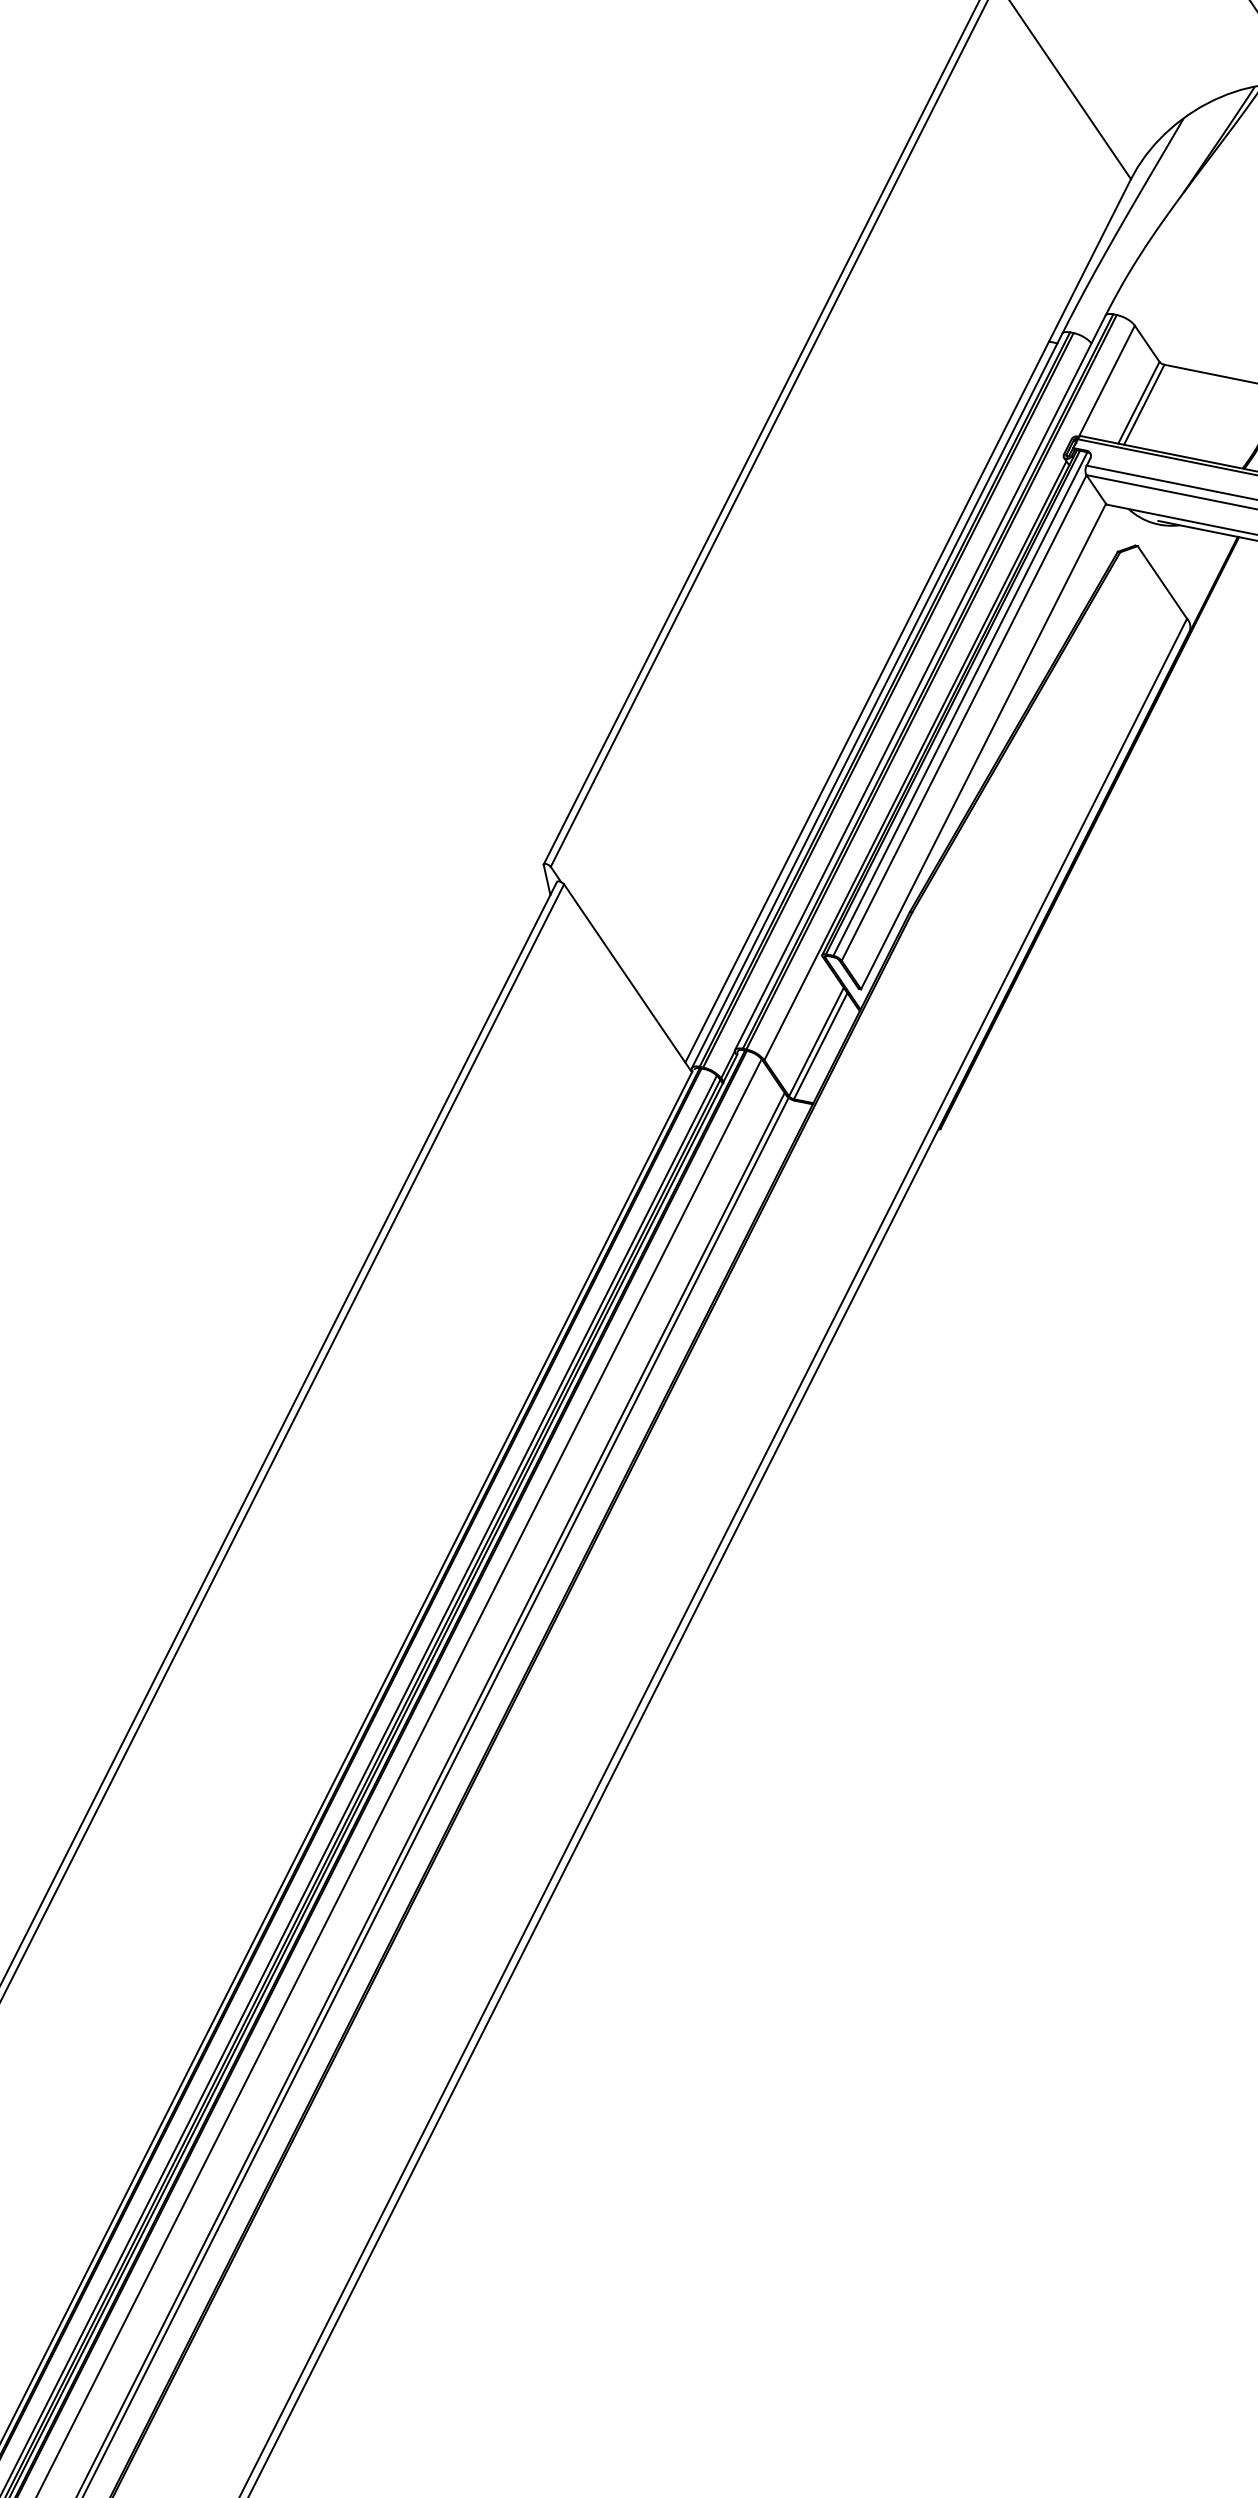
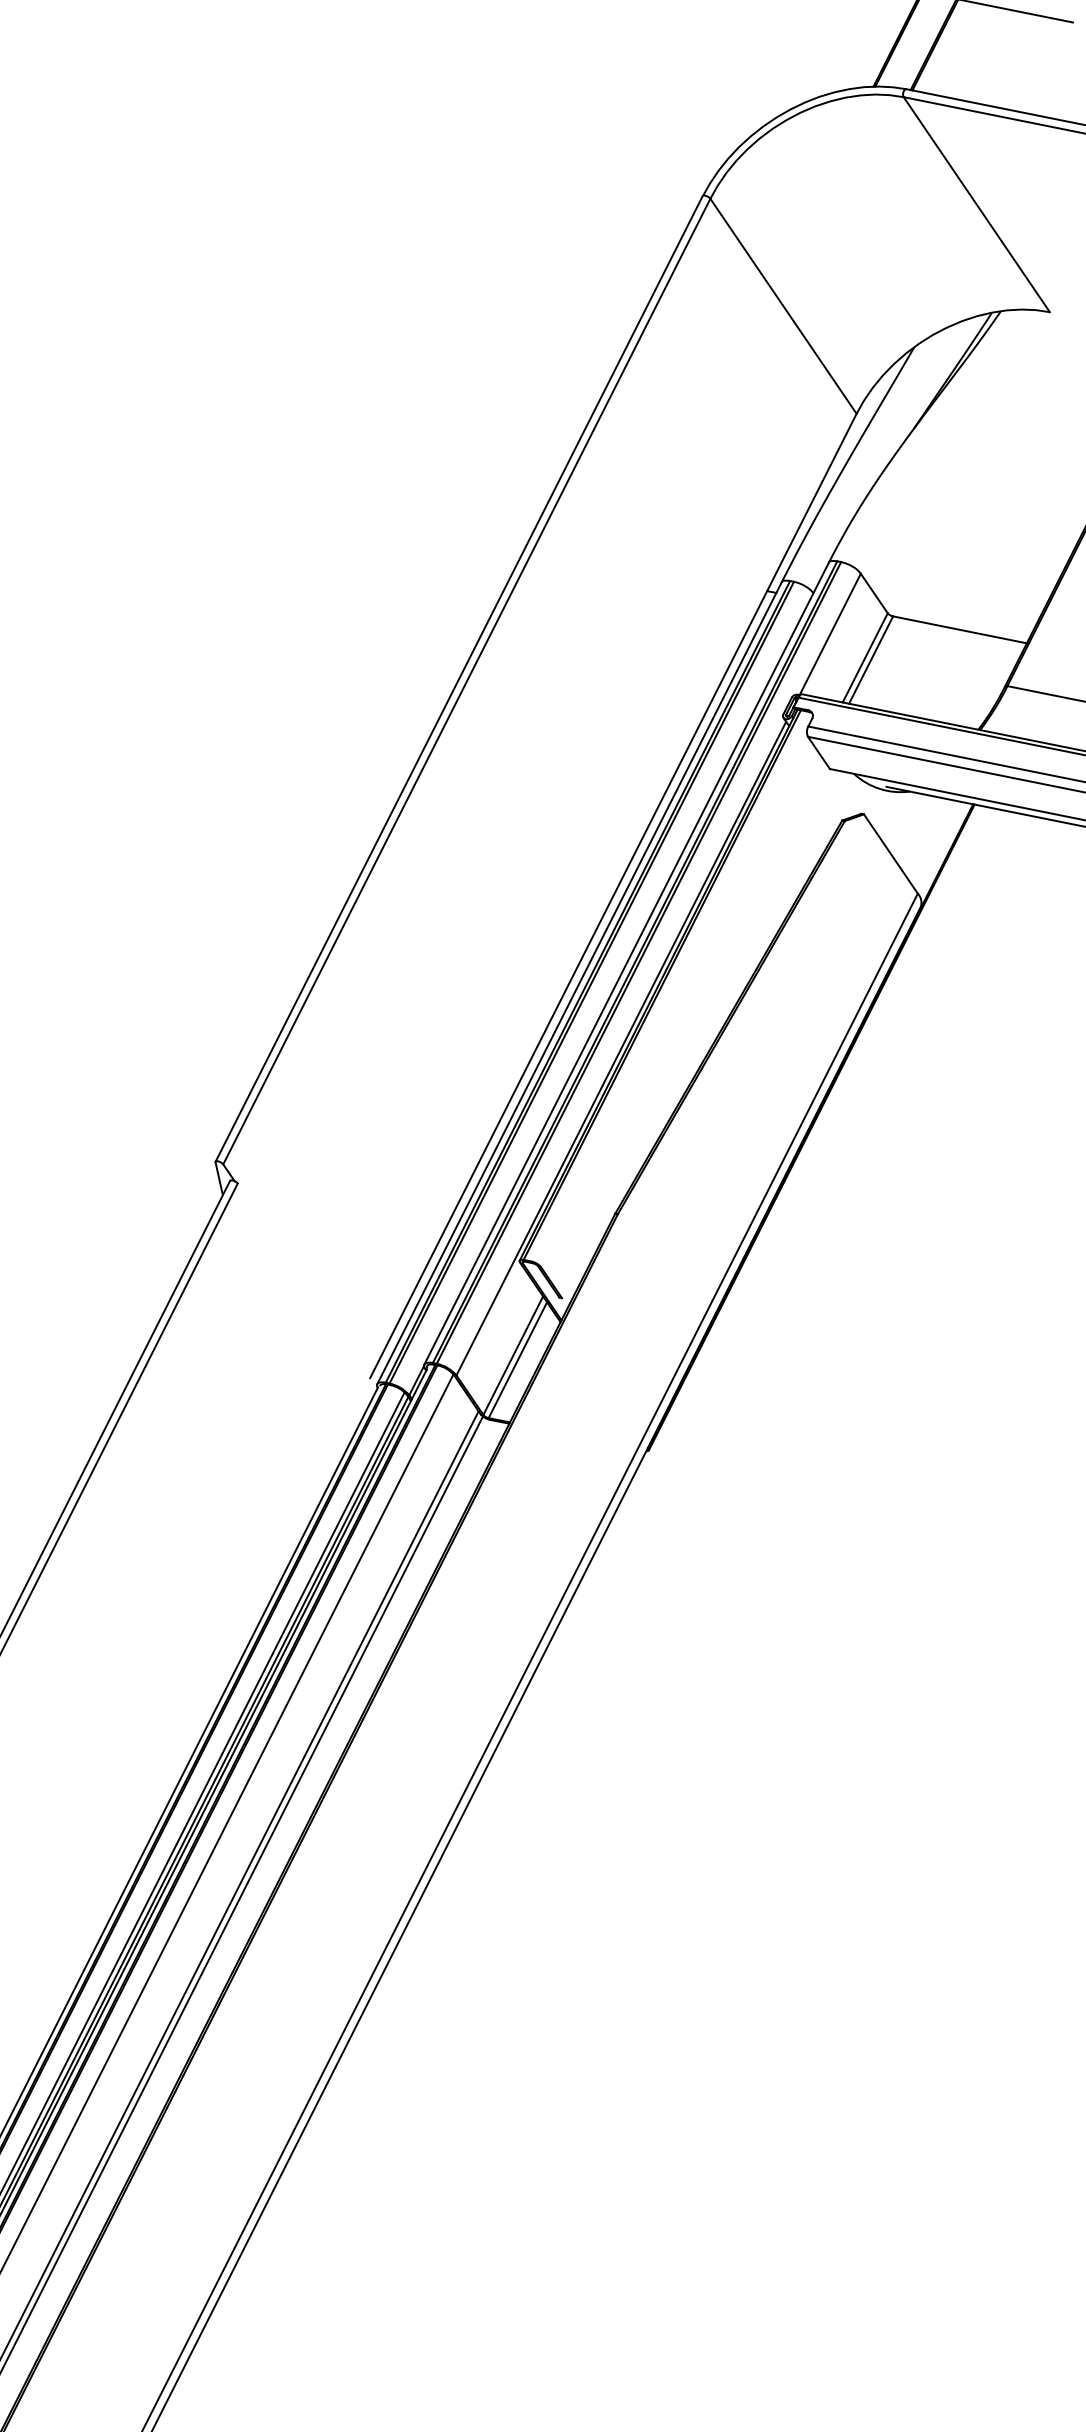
line: (960, 703) -> (670, 986), removed
line: (963, 717) -> (673, 1001), removed
line: (983, 746) -> (695, 1033), removed
line: (628, 978) -> (308, 1286), removed

